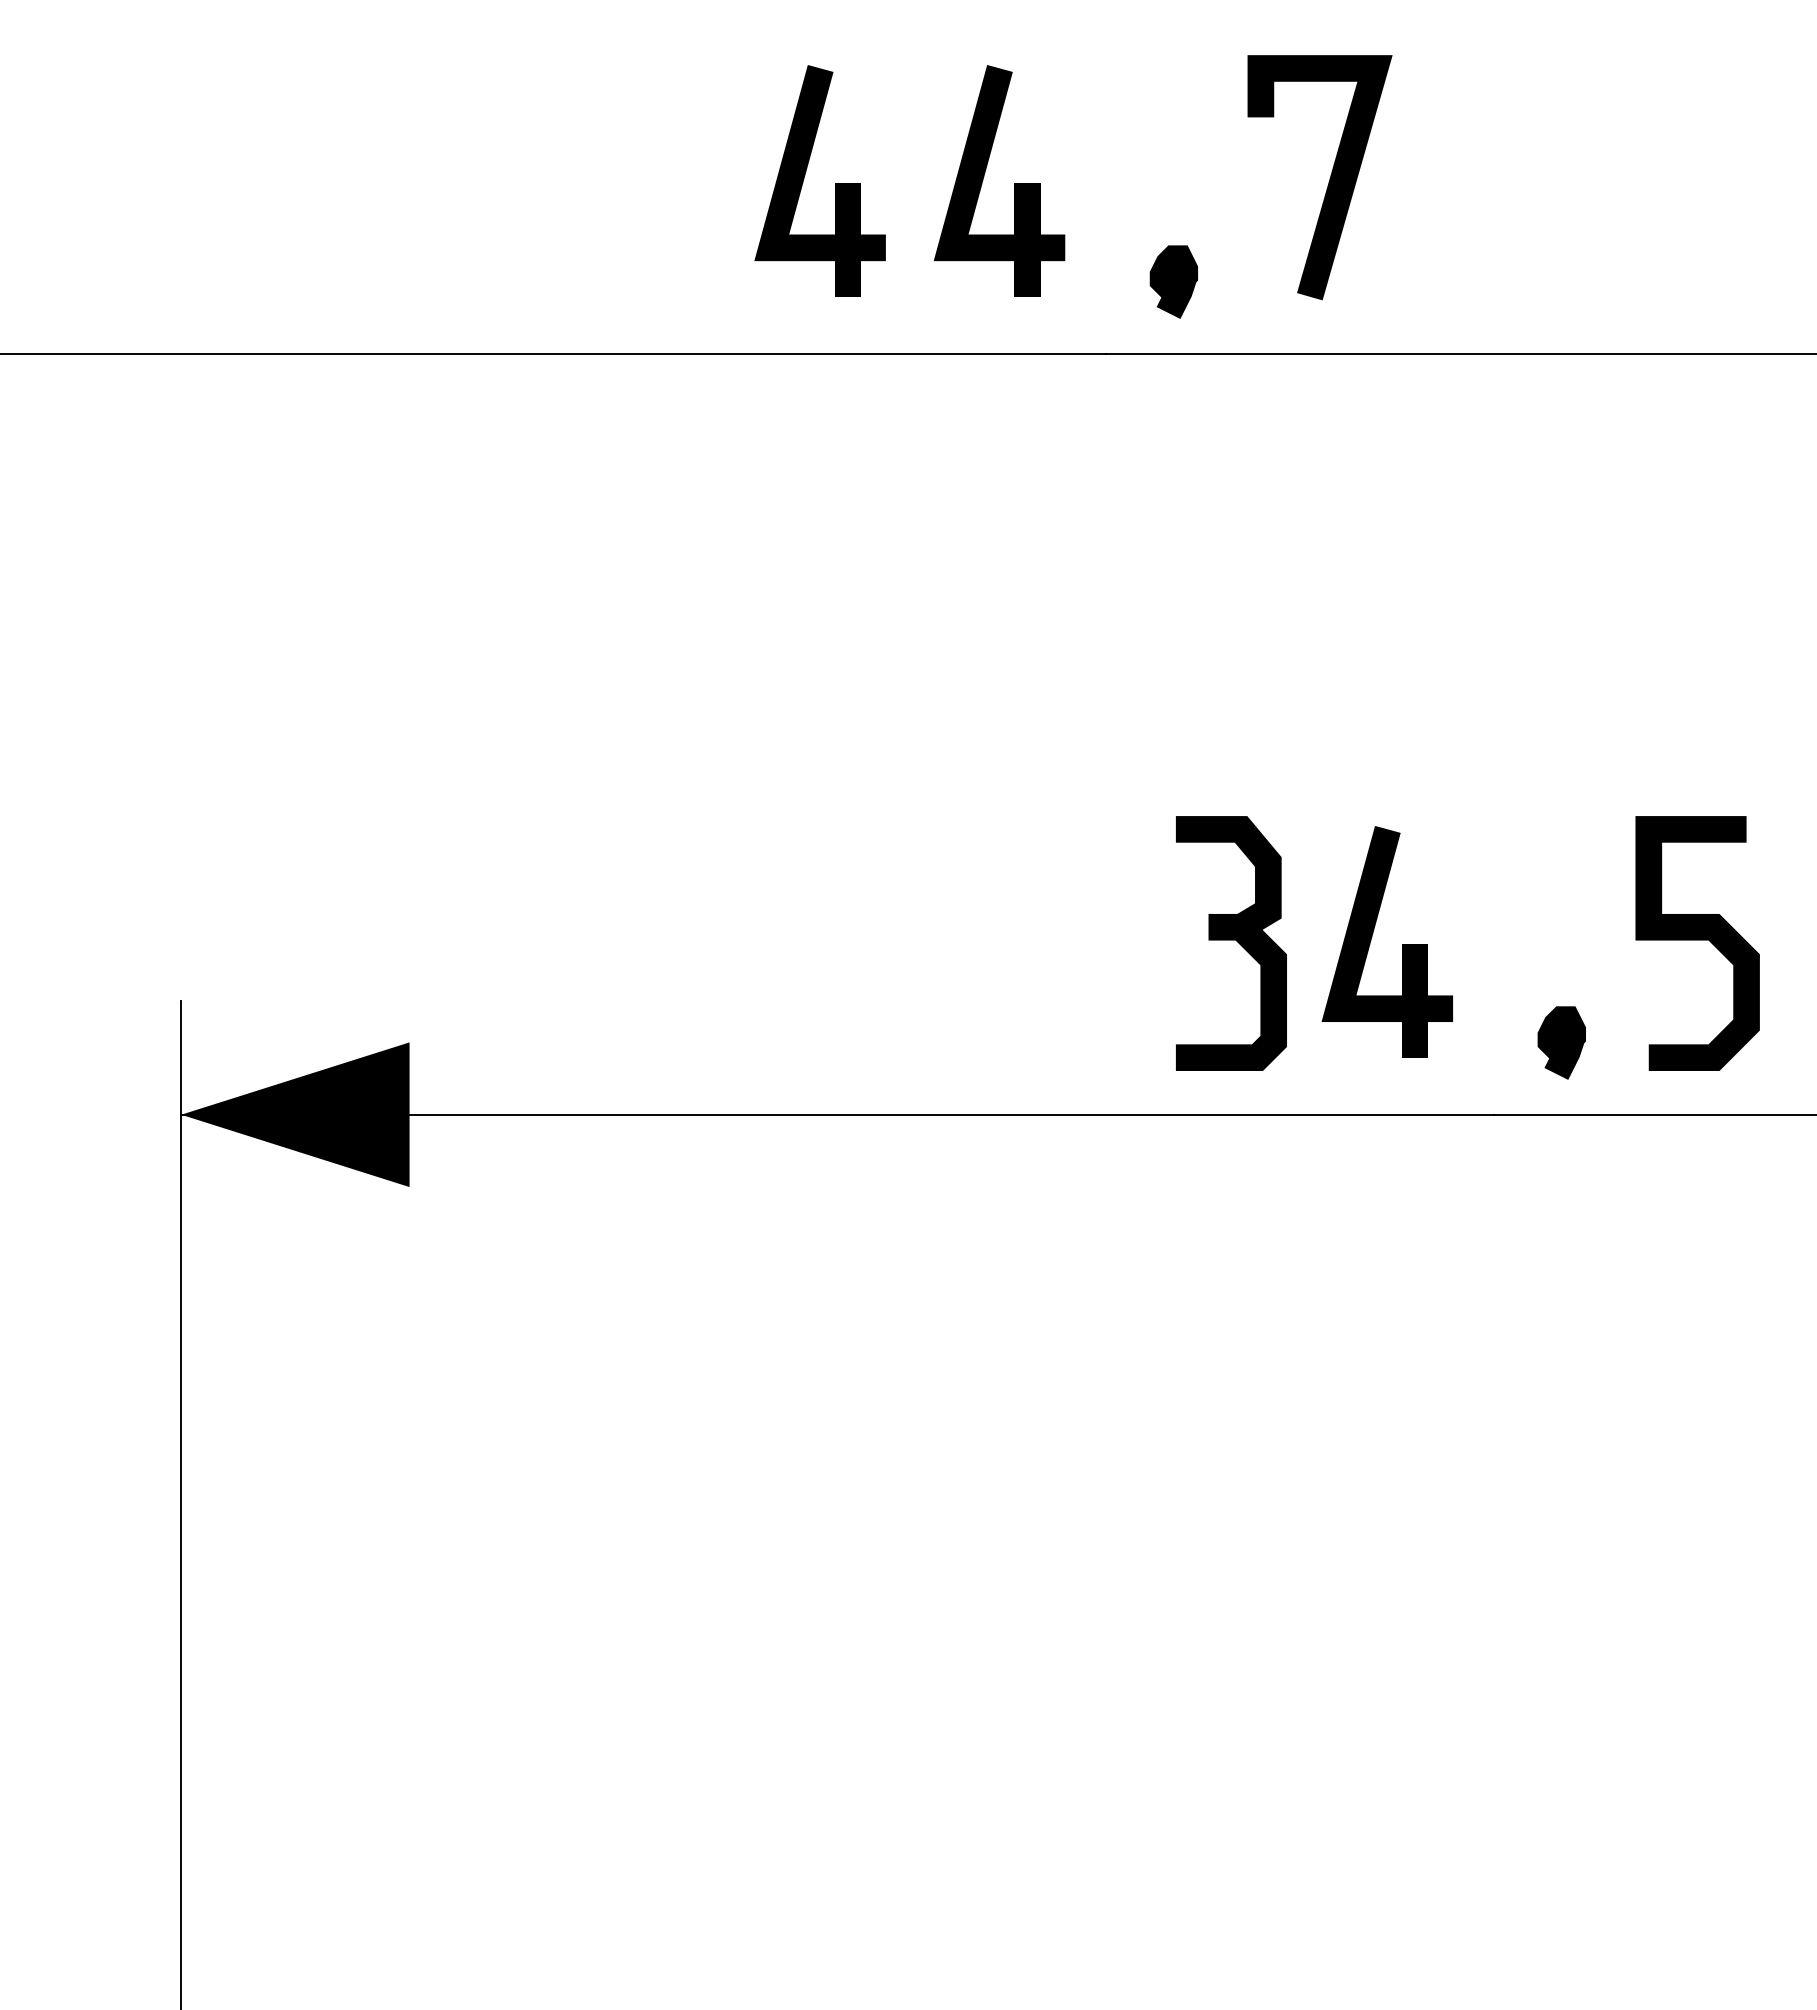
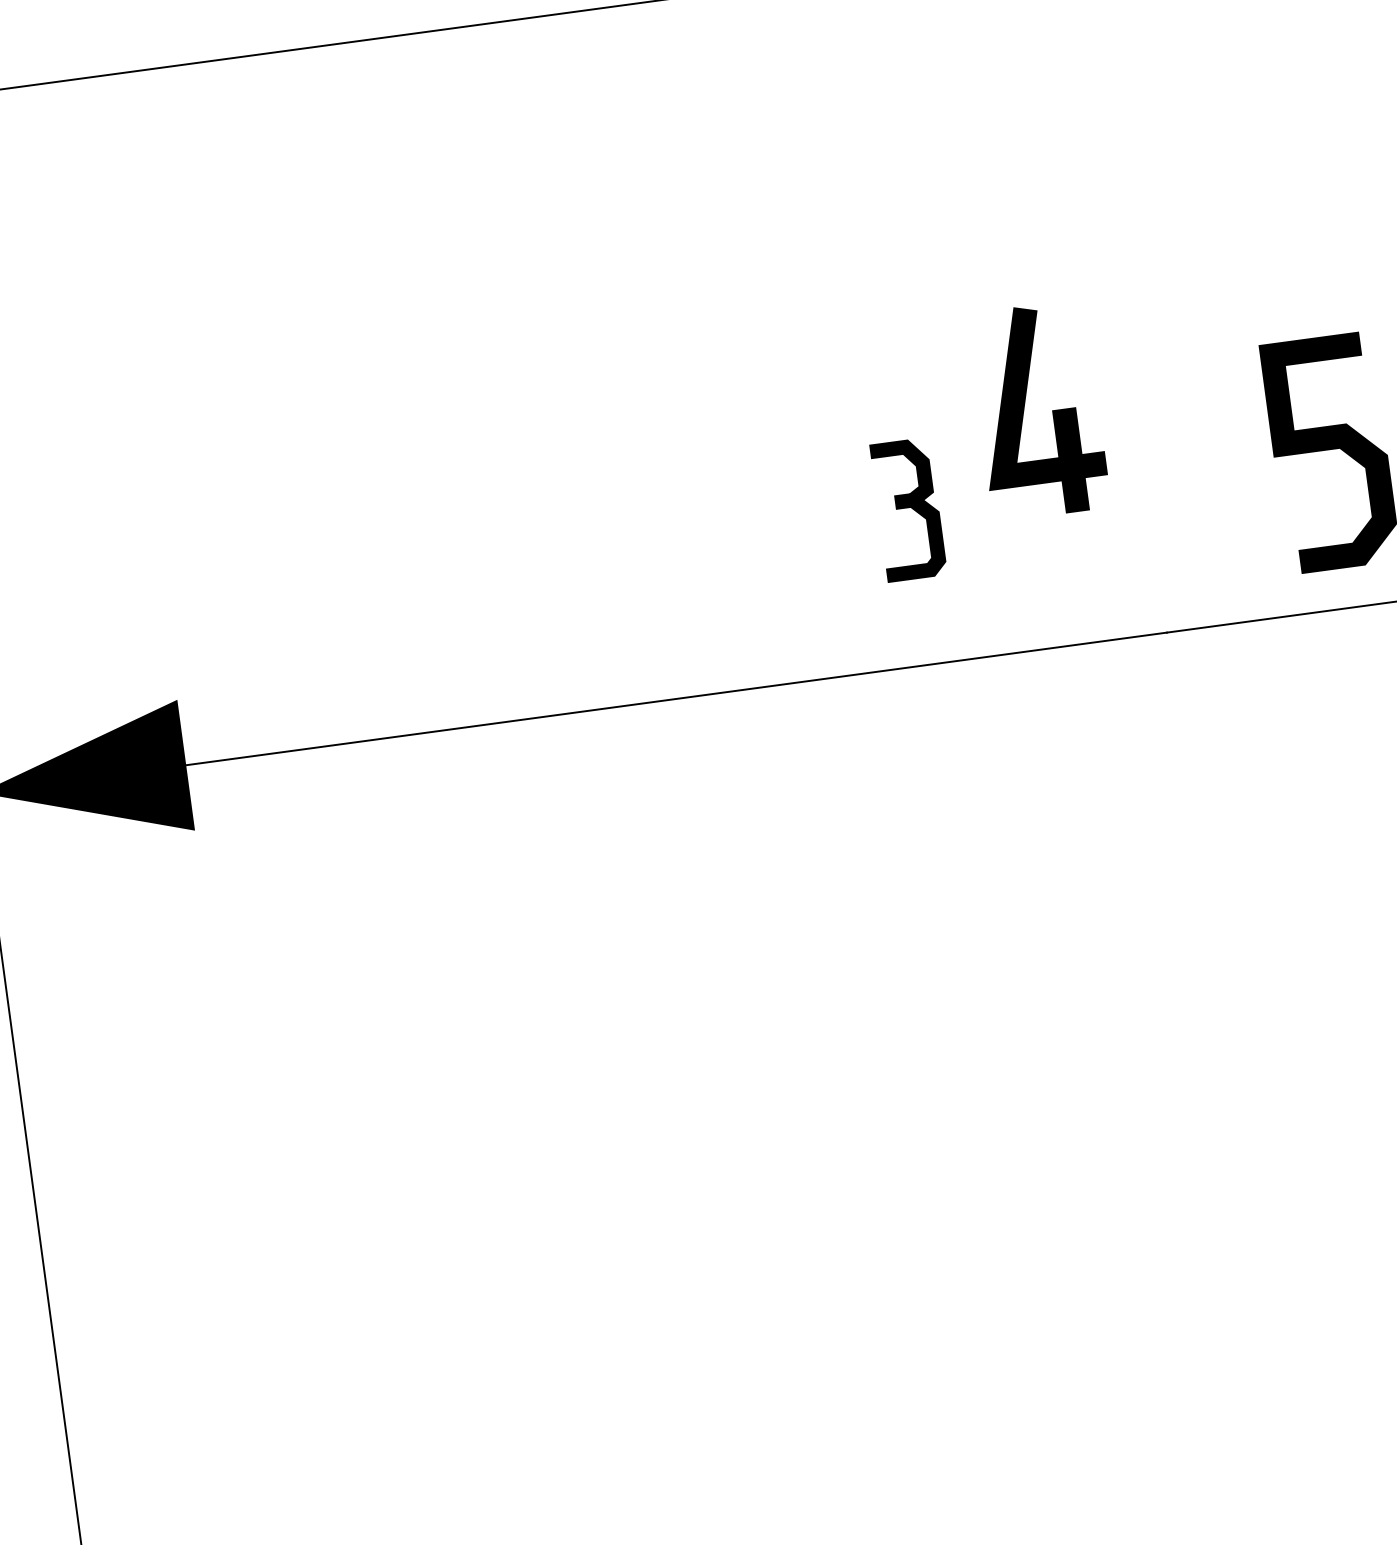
part: (1372, 937) -> (1024, 408), moved
part: (1231, 943) -> (908, 509), size x0.6
part: (1561, 1042) -> (1219, 559), removed

